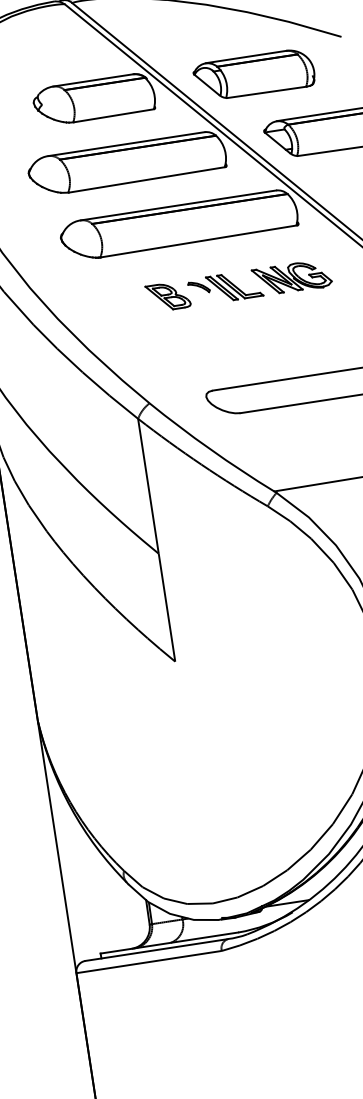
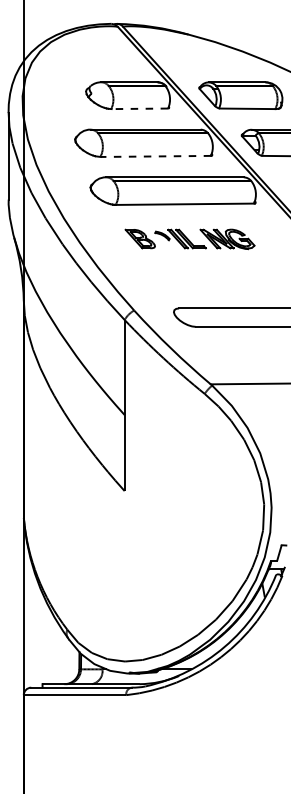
line: (113, 115) -> (139, 108), solid -> dashed
line: (146, 180) -> (155, 156), solid -> dashed
part: (238, 286) -> (189, 239), moved

